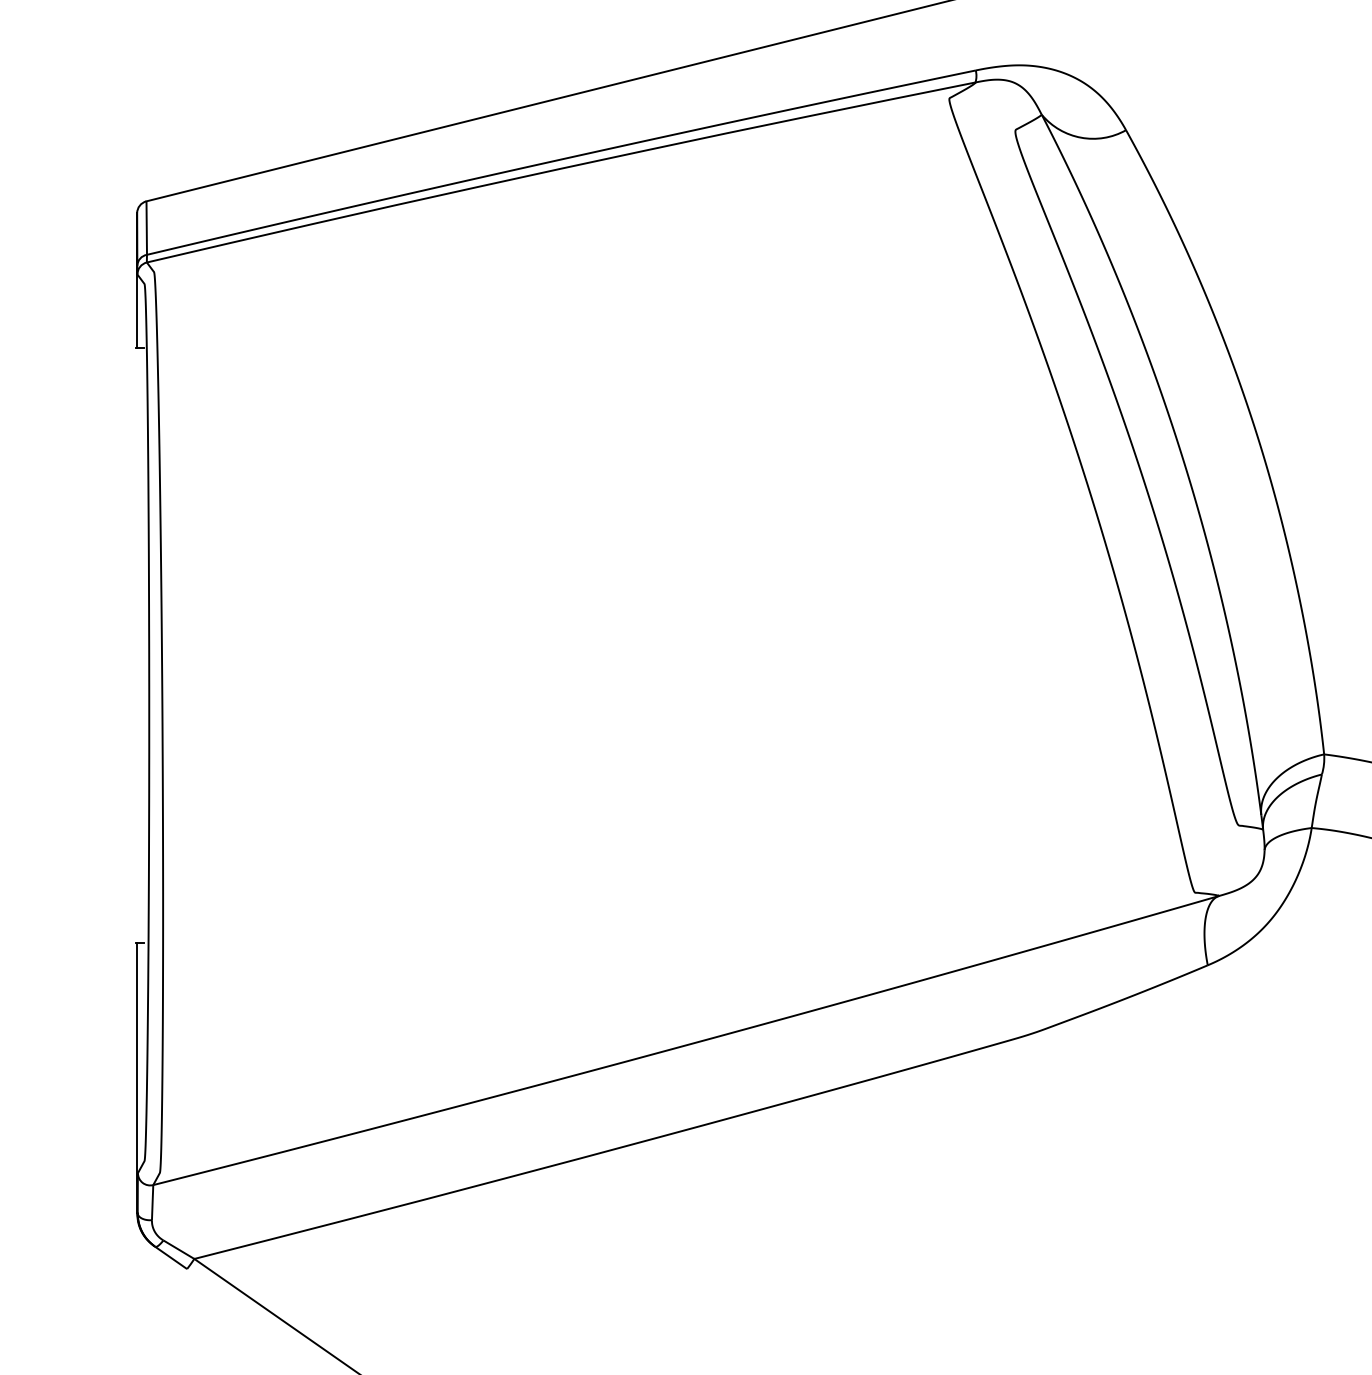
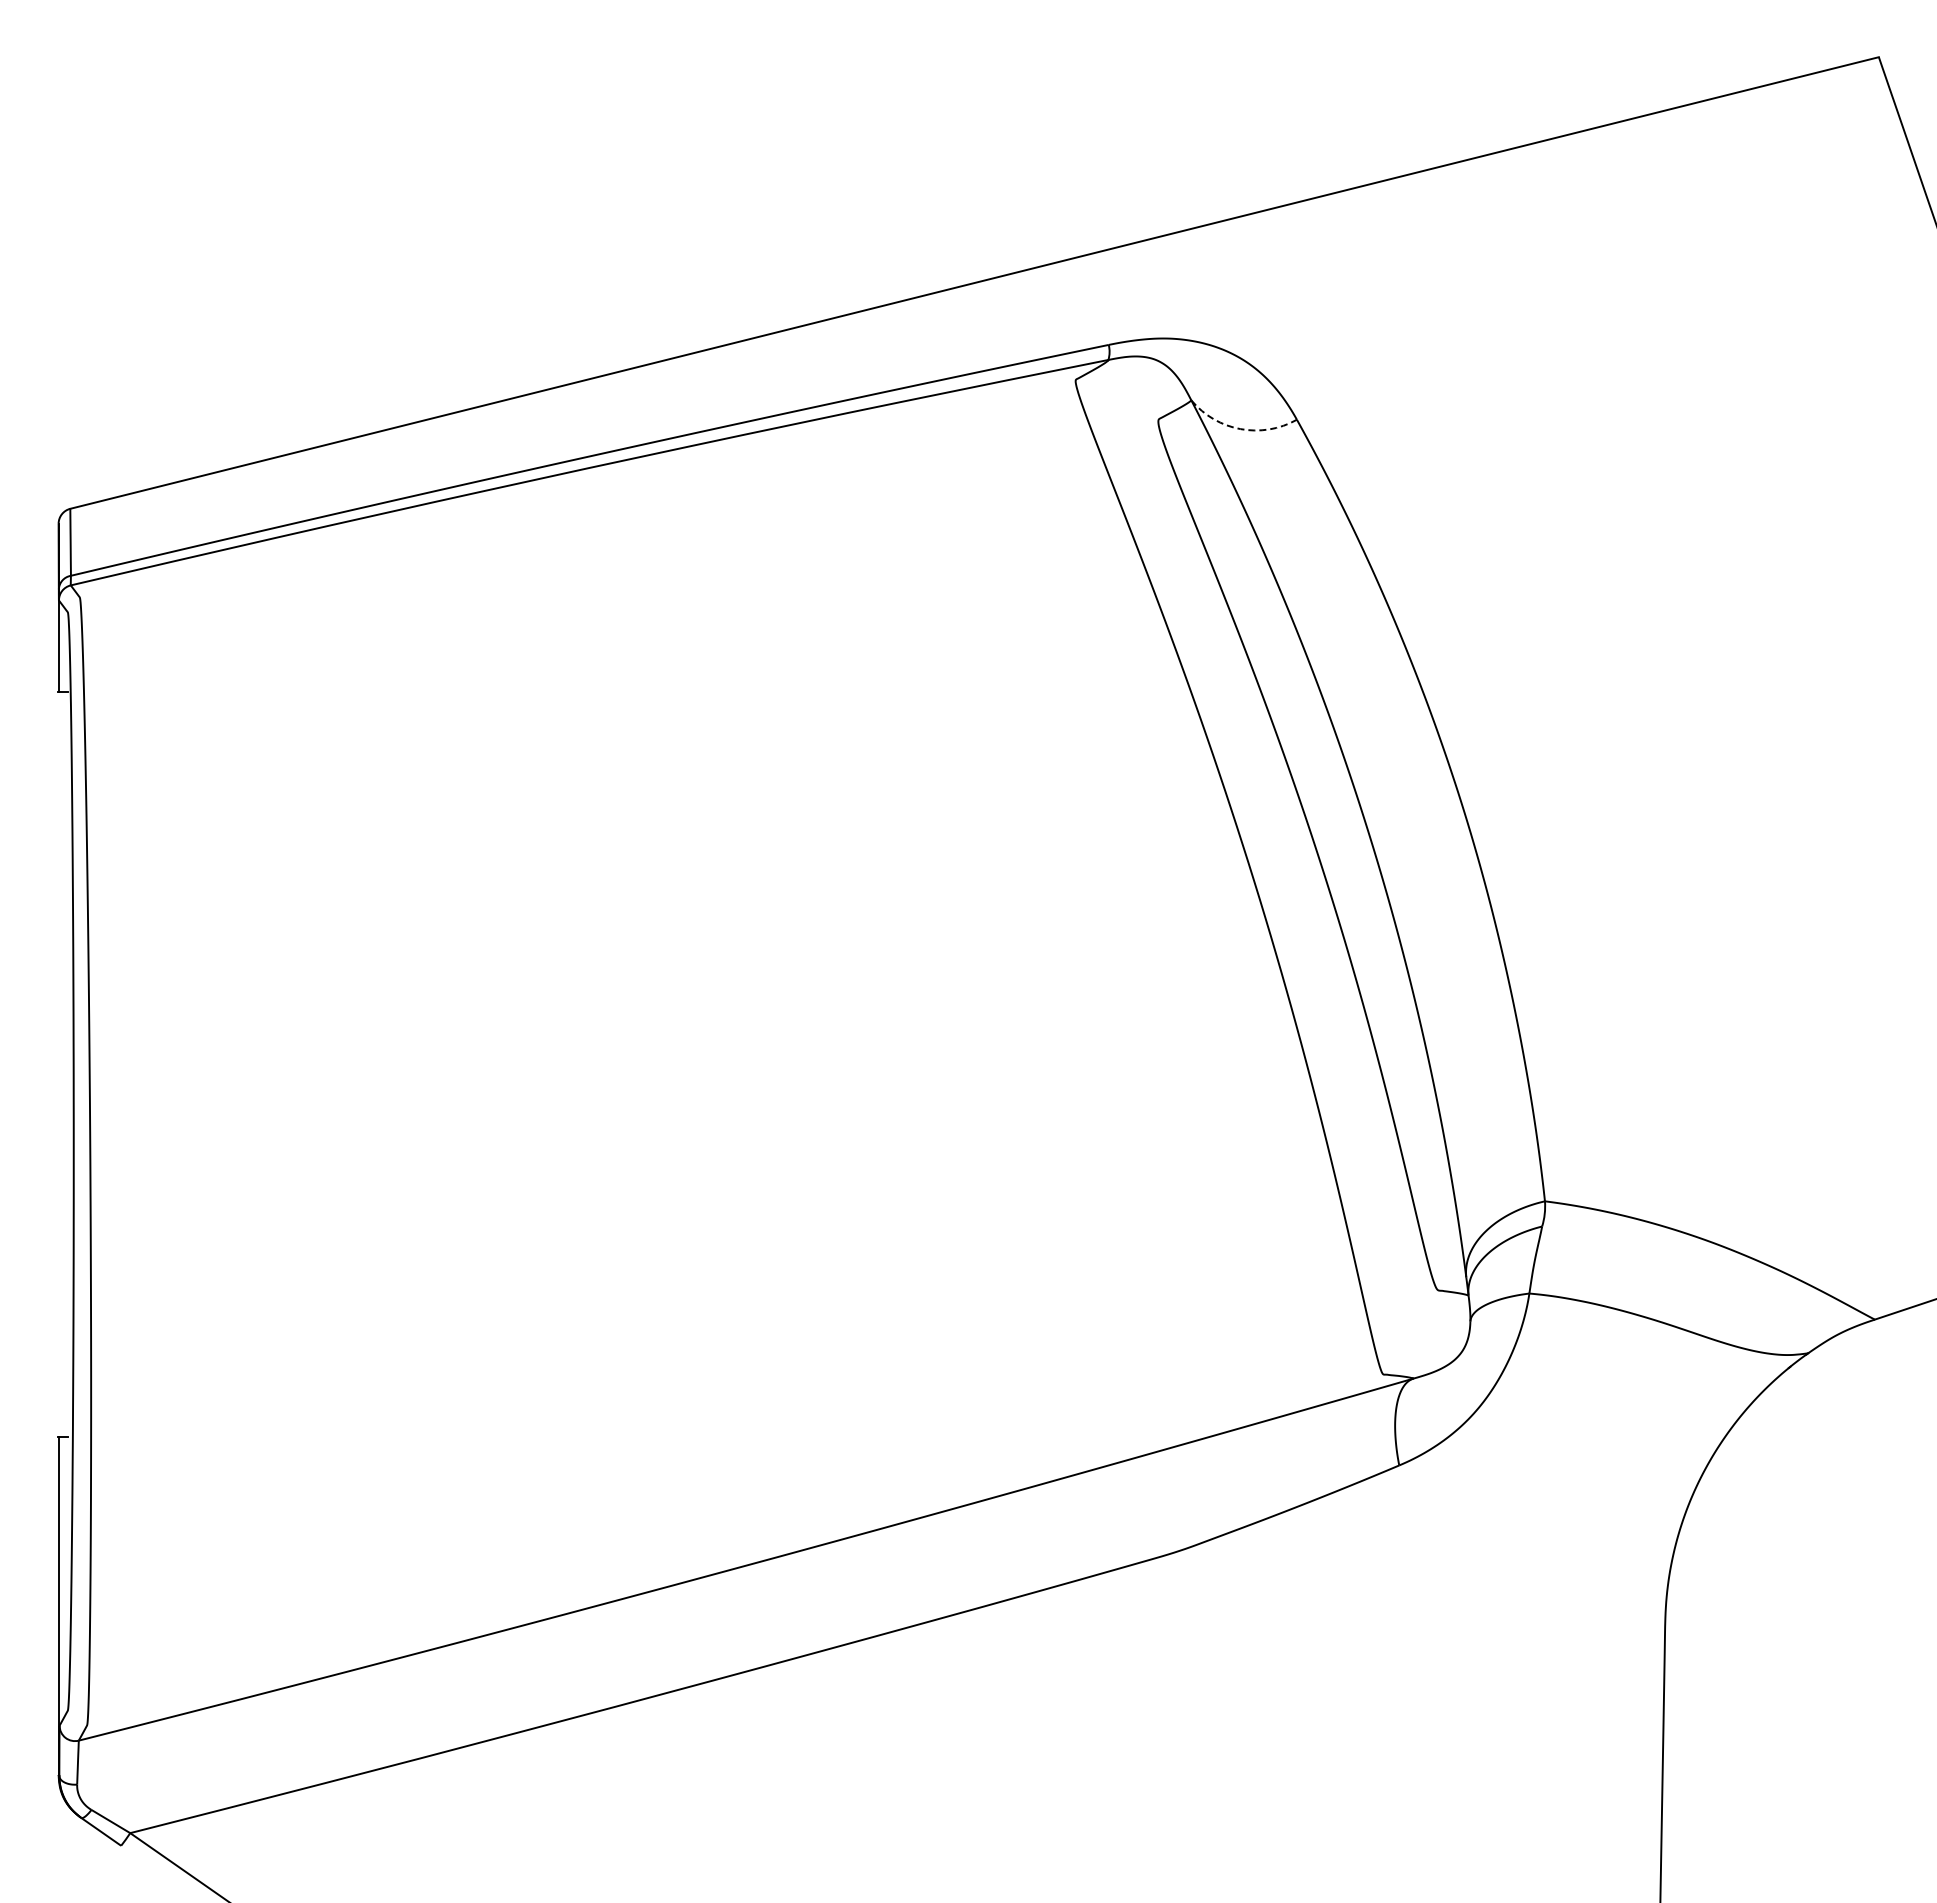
arc: (1081, 138) -> (1240, 429), solid -> dashed

